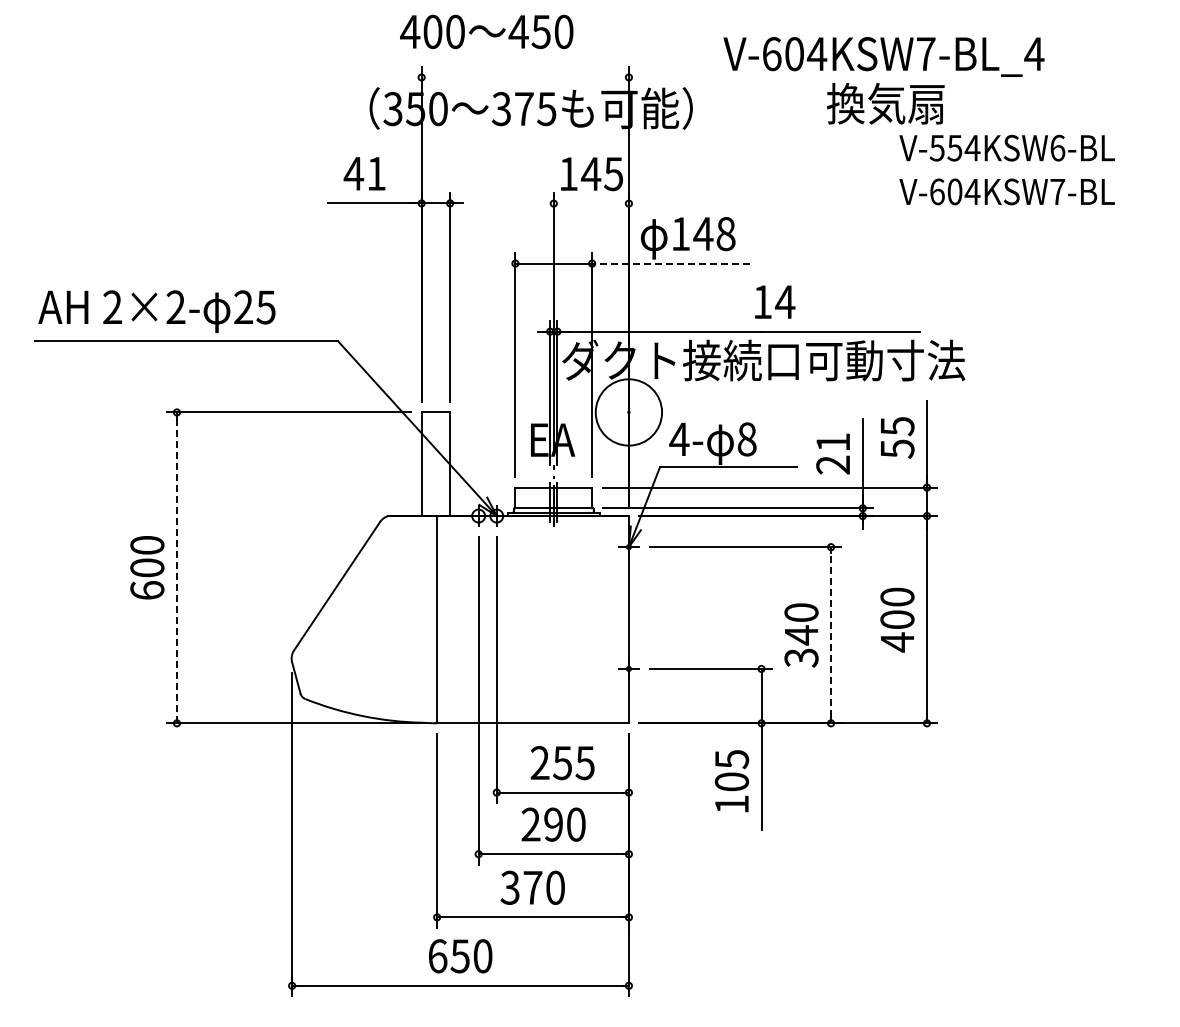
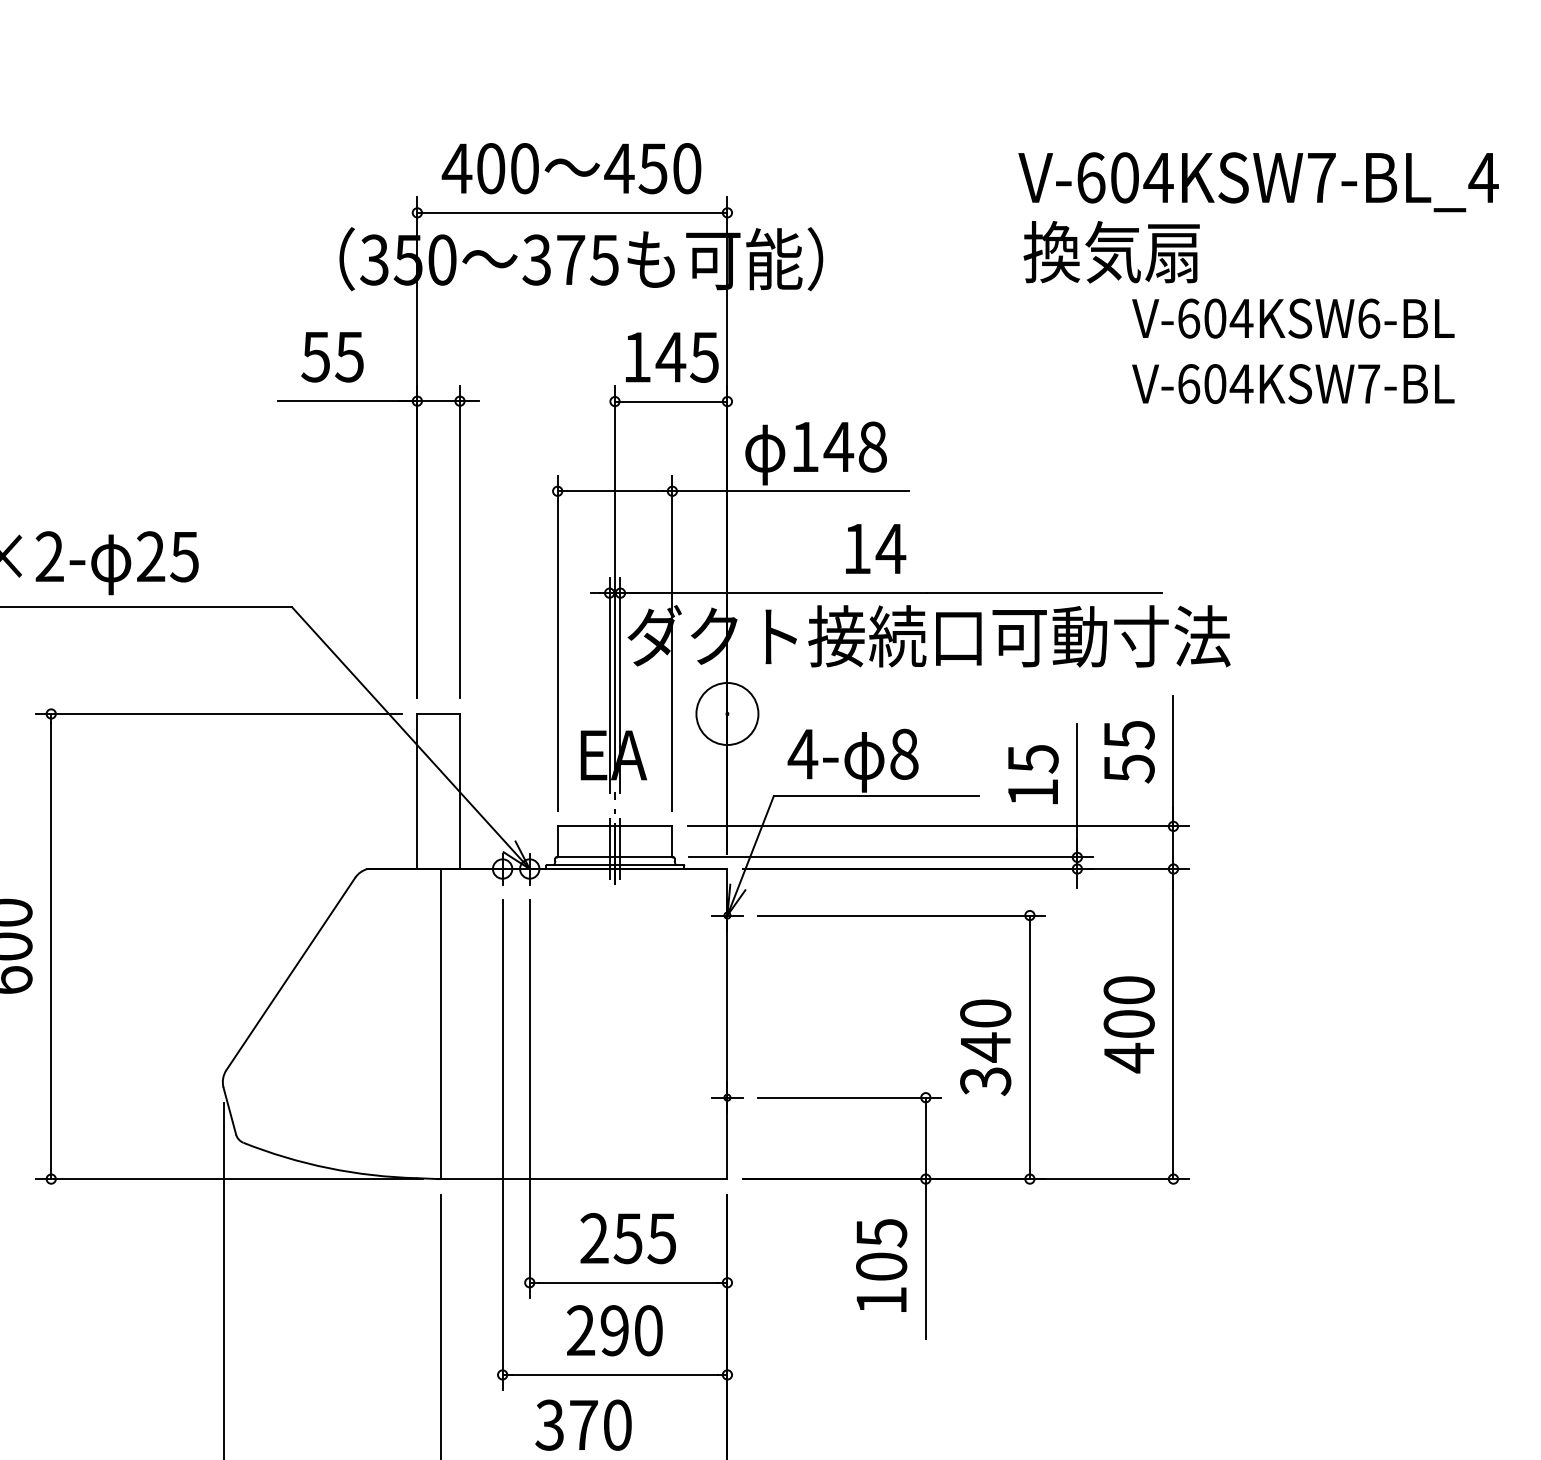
text: (486, 31) -> (571, 167), moved
text: (883, 56) -> (1257, 181), moved
line: (524, 77) -> (571, 212), added
text: (945, 147) -> (1201, 317), V-554KSW6-BL -> V-604KSW6-BL
text: (364, 173) -> (331, 356), 41 -> 55
line: (590, 203) -> (669, 401), added
line: (671, 263) -> (791, 491), dashed -> solid
text: (775, 301) -> (876, 547), moved
circle: (628, 412) -> (726, 714), size x0.62
text: (833, 453) -> (1033, 775), 21 -> 15
line: (176, 568) -> (50, 947), dashed -> solid
line: (831, 635) -> (1030, 1047), dashed -> solid

